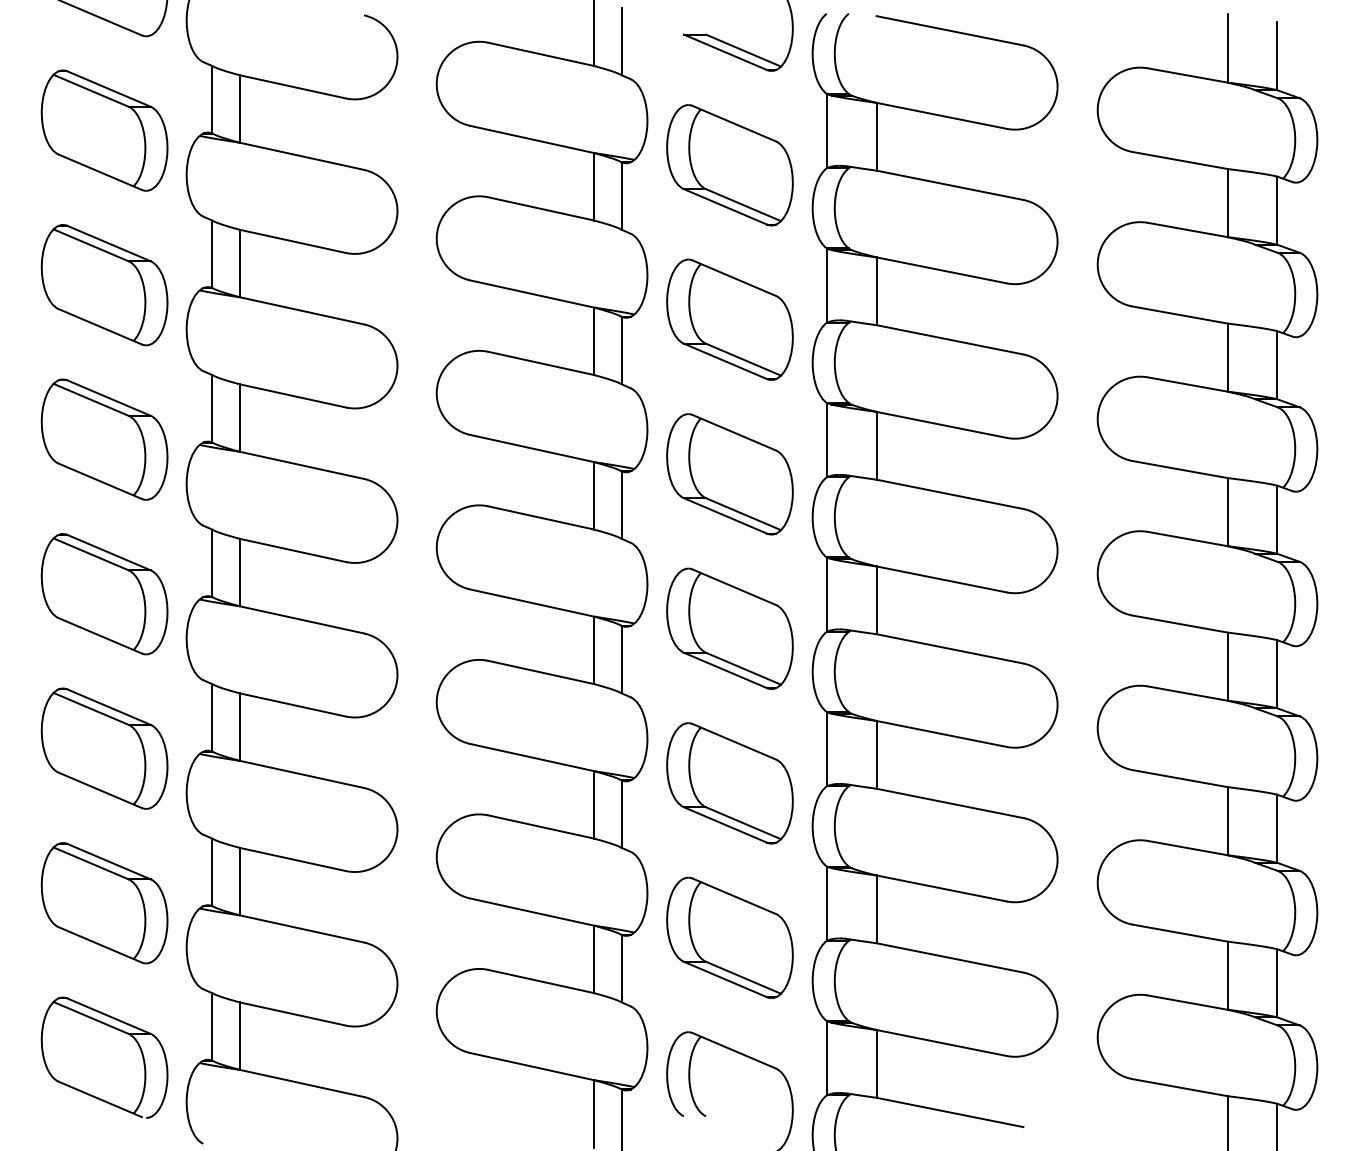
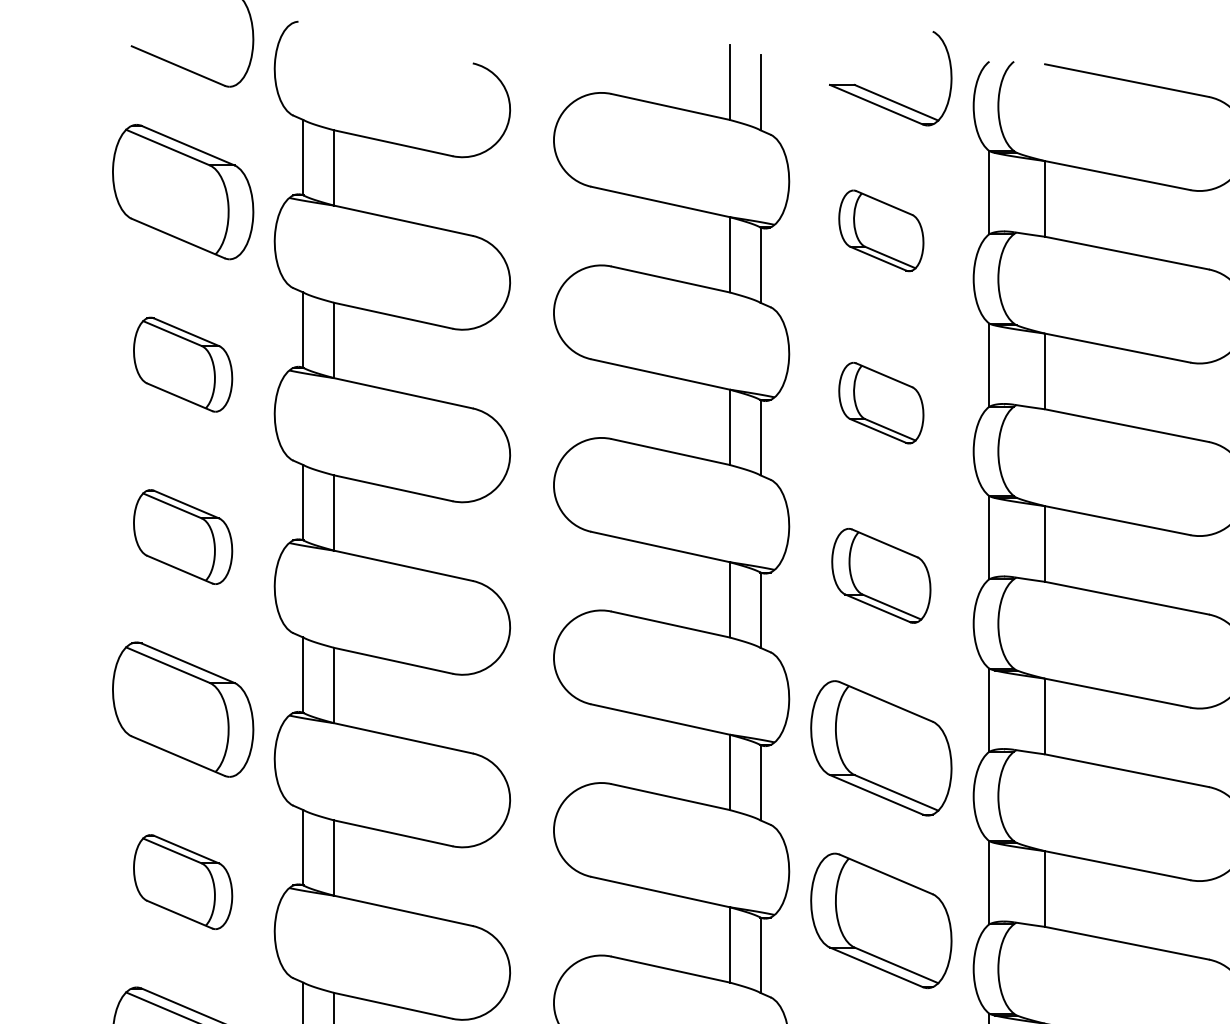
part: (729, 165) -> (880, 231), size x0.6
part: (104, 285) -> (183, 365), size x0.7
part: (729, 319) -> (880, 402), size x0.6
part: (104, 439) -> (183, 536), size x0.7
part: (729, 474) -> (880, 576), size x0.7
part: (104, 748) -> (183, 881), size x0.7

